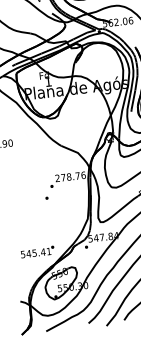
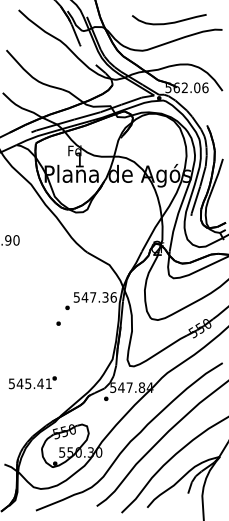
text: (67, 177) -> (90, 297), 278.76 -> 547.36
text: (37, 251) -> (32, 382), moved

